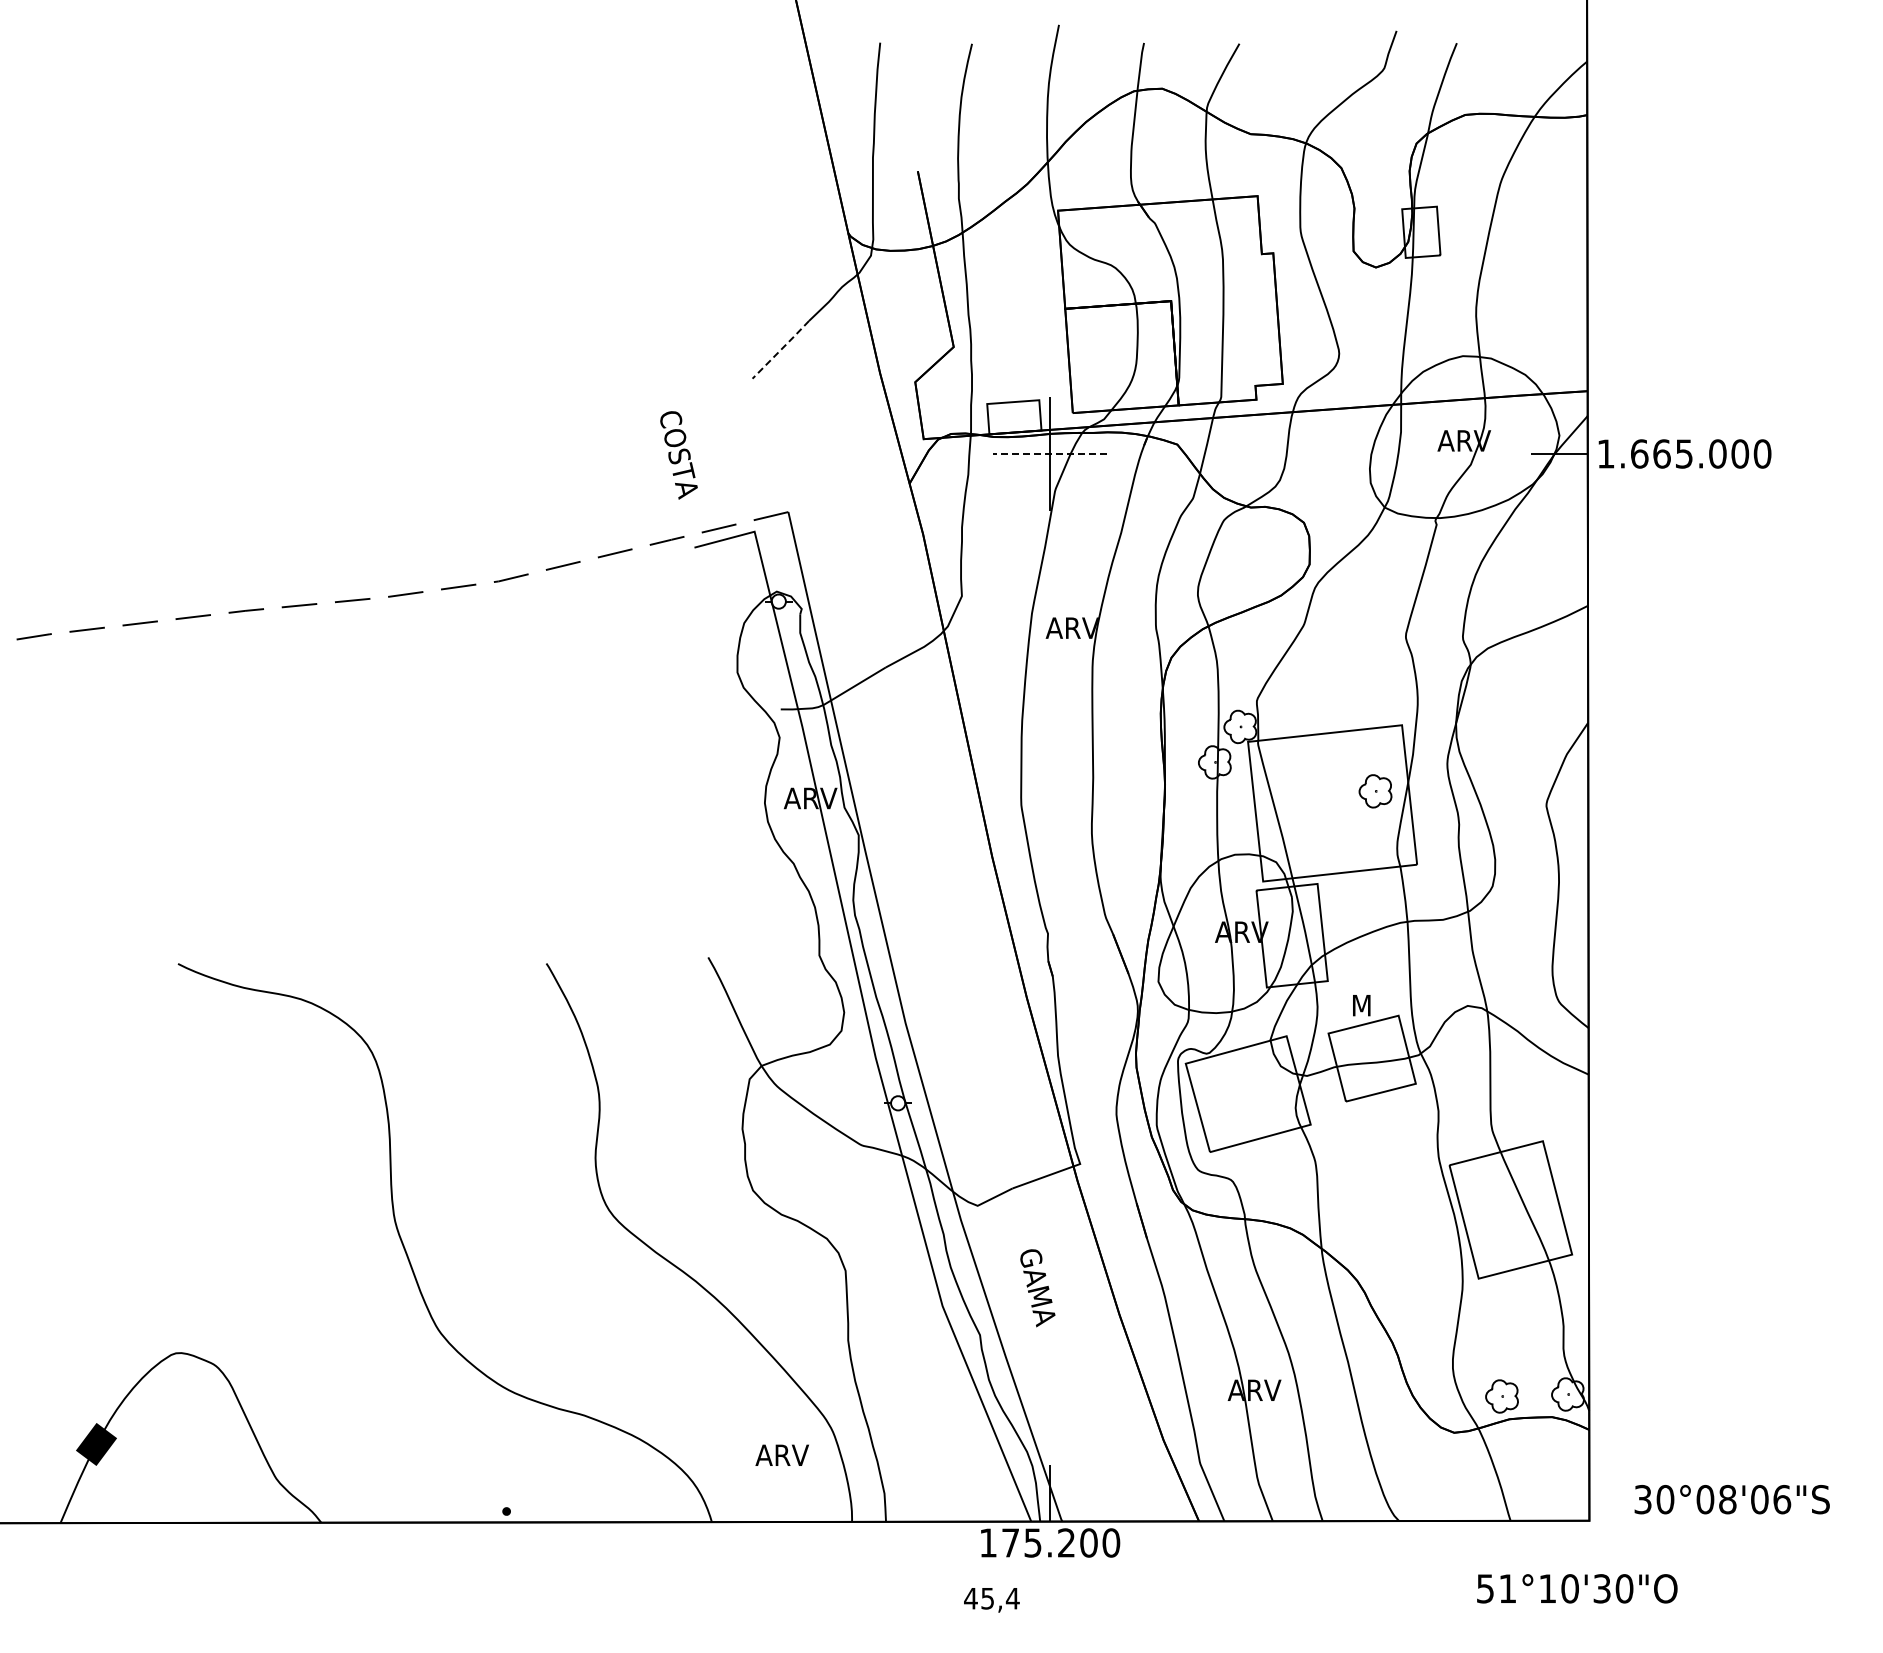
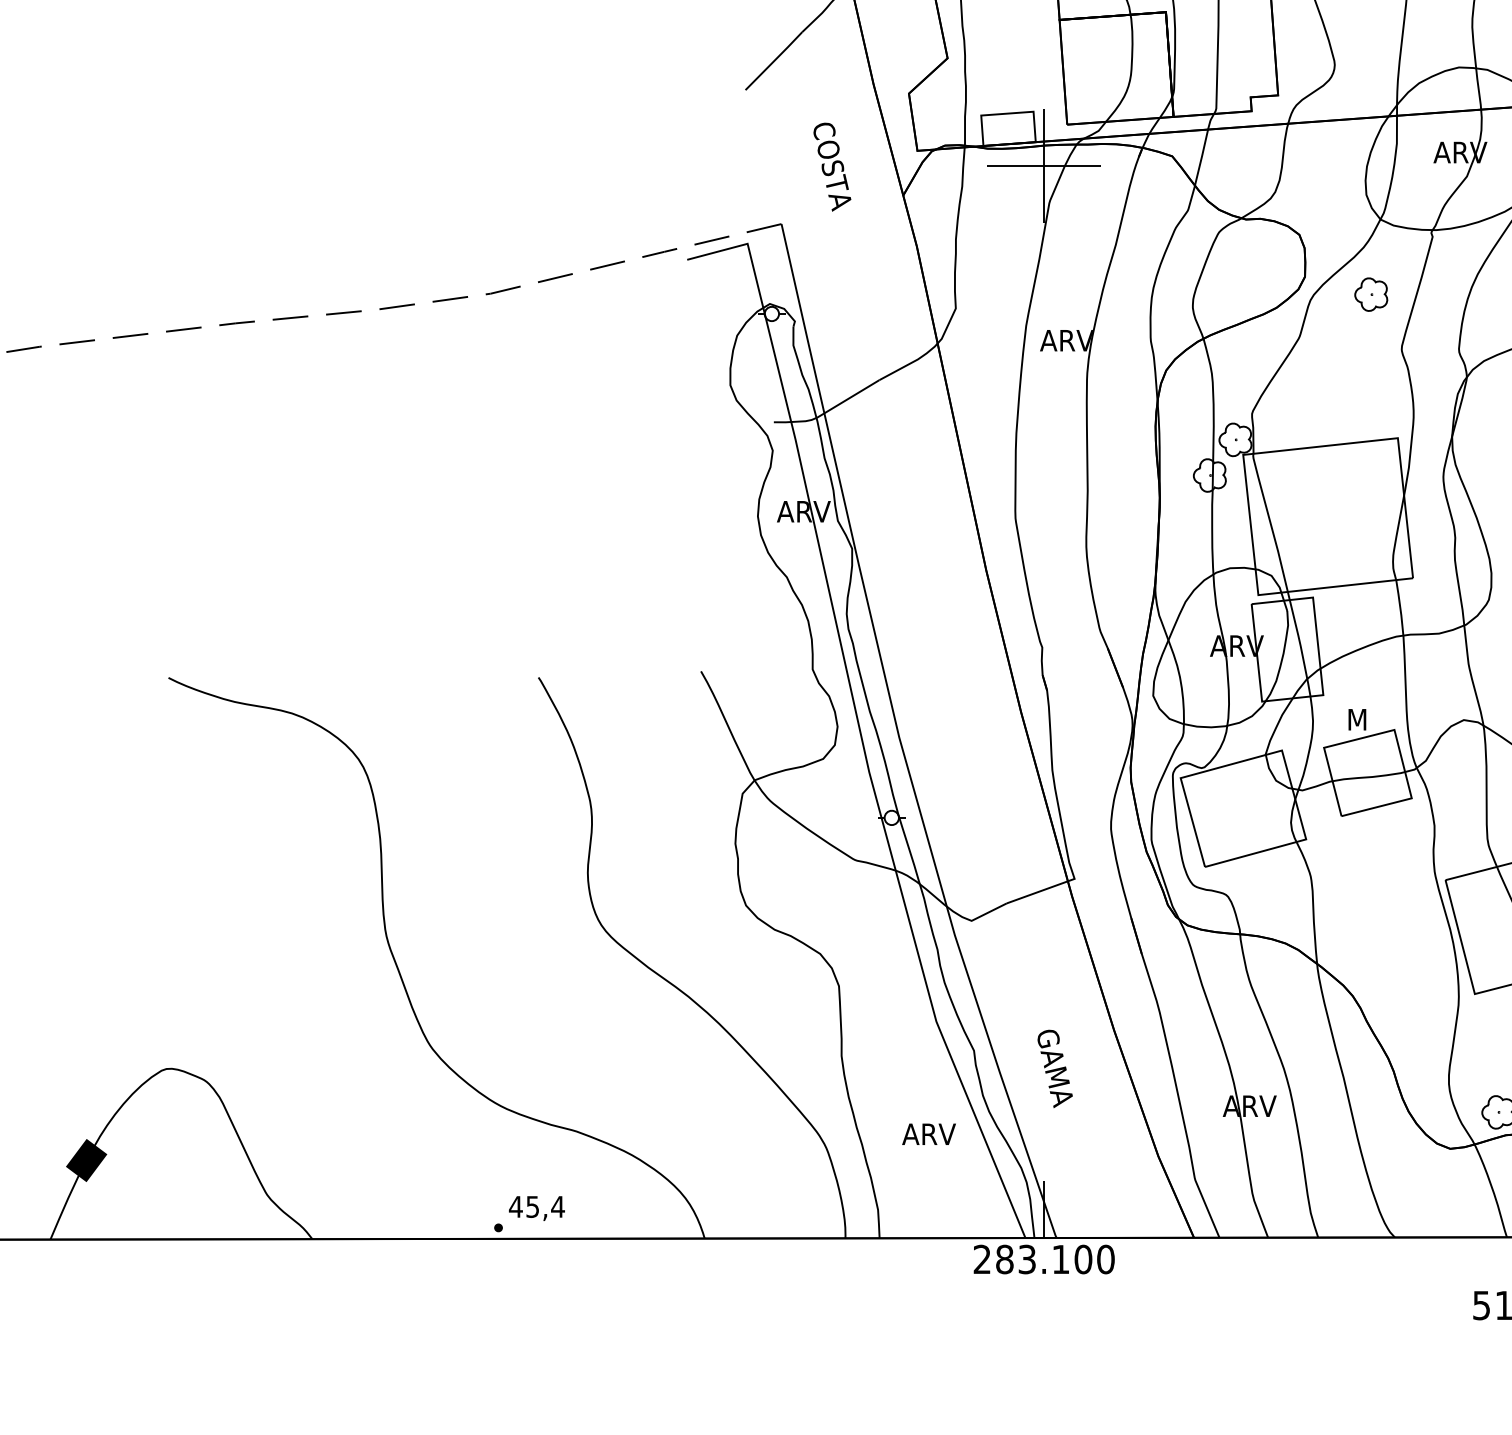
line: (780, 349) -> (773, 60), dashed -> solid
line: (1049, 454) -> (1043, 166), dashed -> solid
text: (678, 455) -> (831, 167), moved
part: (1375, 791) -> (1371, 294), moved
text: (1037, 1288) -> (1054, 1069), moved
text: (781, 1454) -> (928, 1133), moved
text: (1026, 1542) -> (1020, 1259), 175.200 -> 283.100
text: (991, 1600) -> (536, 1208), moved

